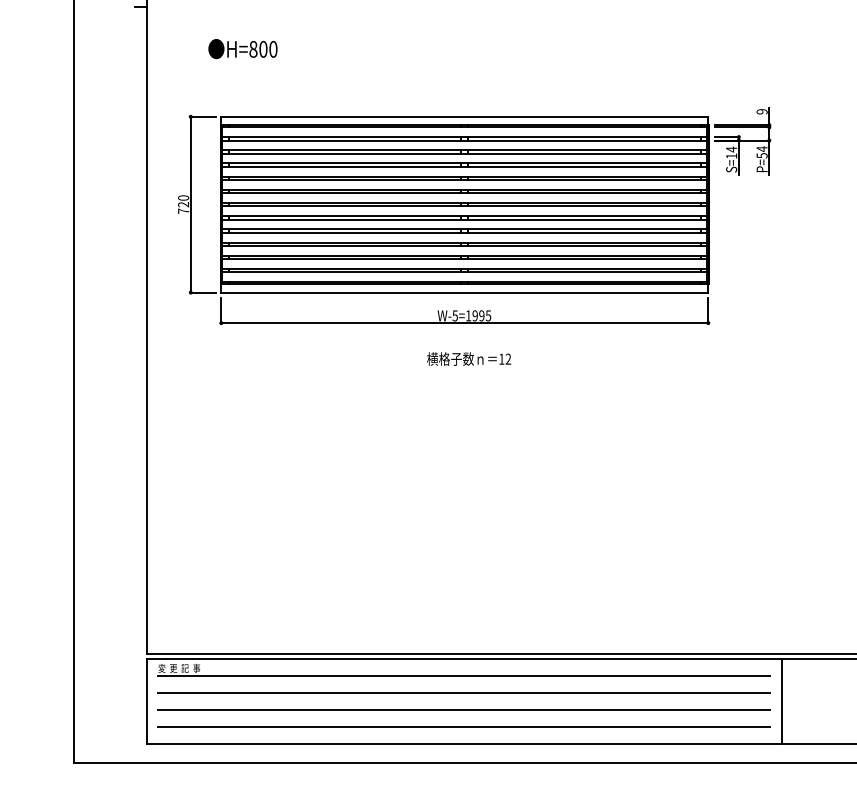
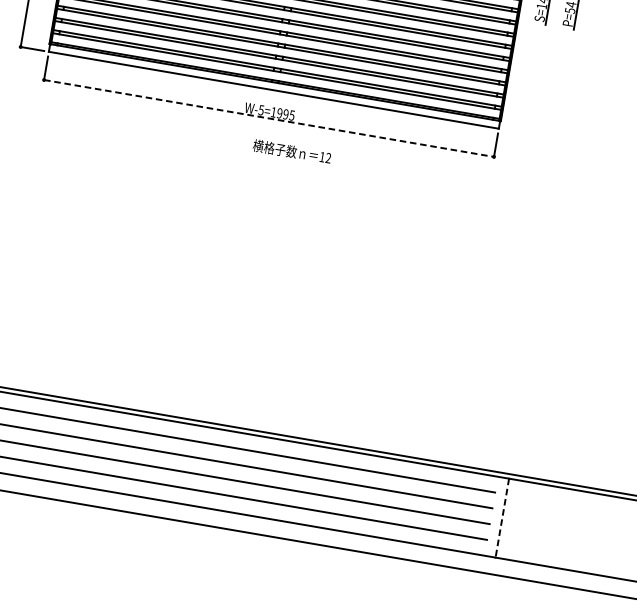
line: (464, 323) -> (268, 118), solid -> dashed
text: (469, 358) -> (292, 151), moved
line: (782, 701) -> (502, 518), solid -> dashed

